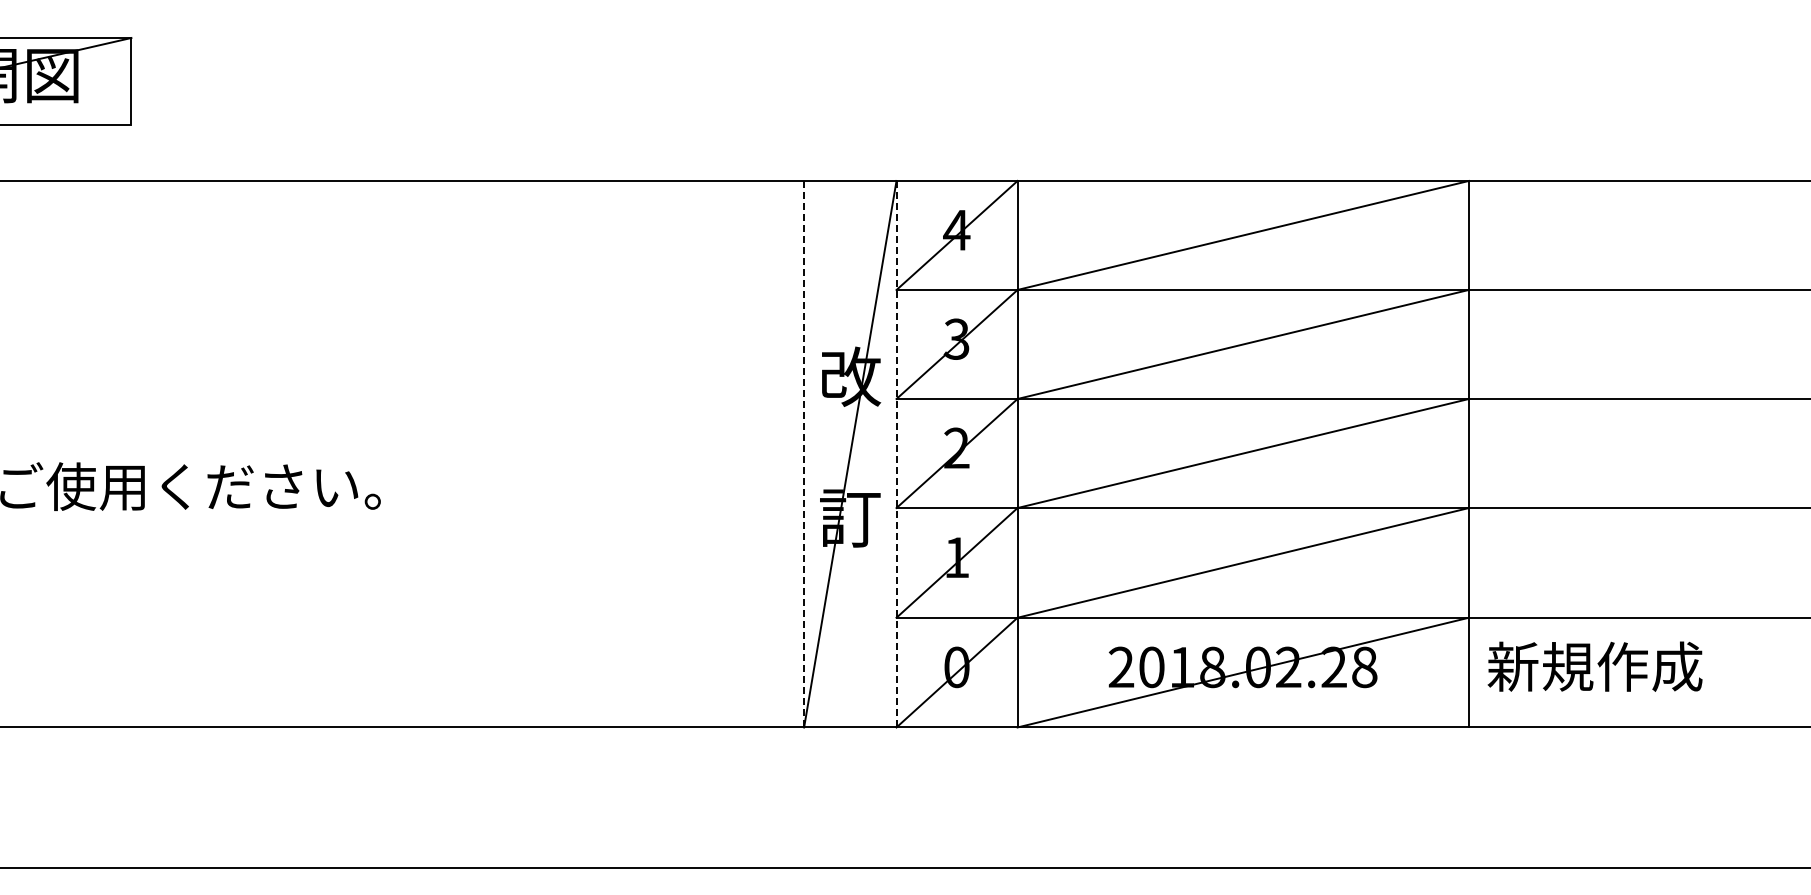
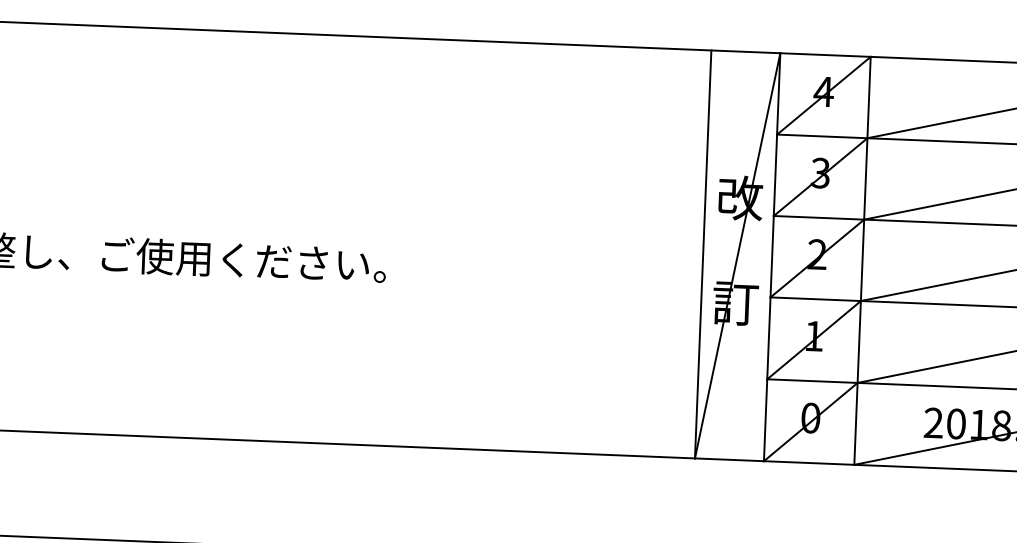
line: (804, 454) -> (703, 254), dashed -> solid
line: (896, 454) -> (772, 257), dashed -> solid

